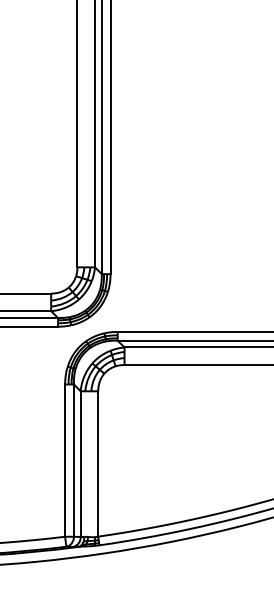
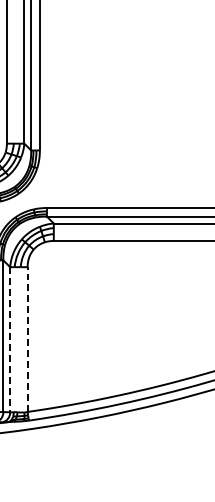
line: (98, 463) -> (27, 339), solid -> dashed
line: (80, 464) -> (9, 340), solid -> dashed

